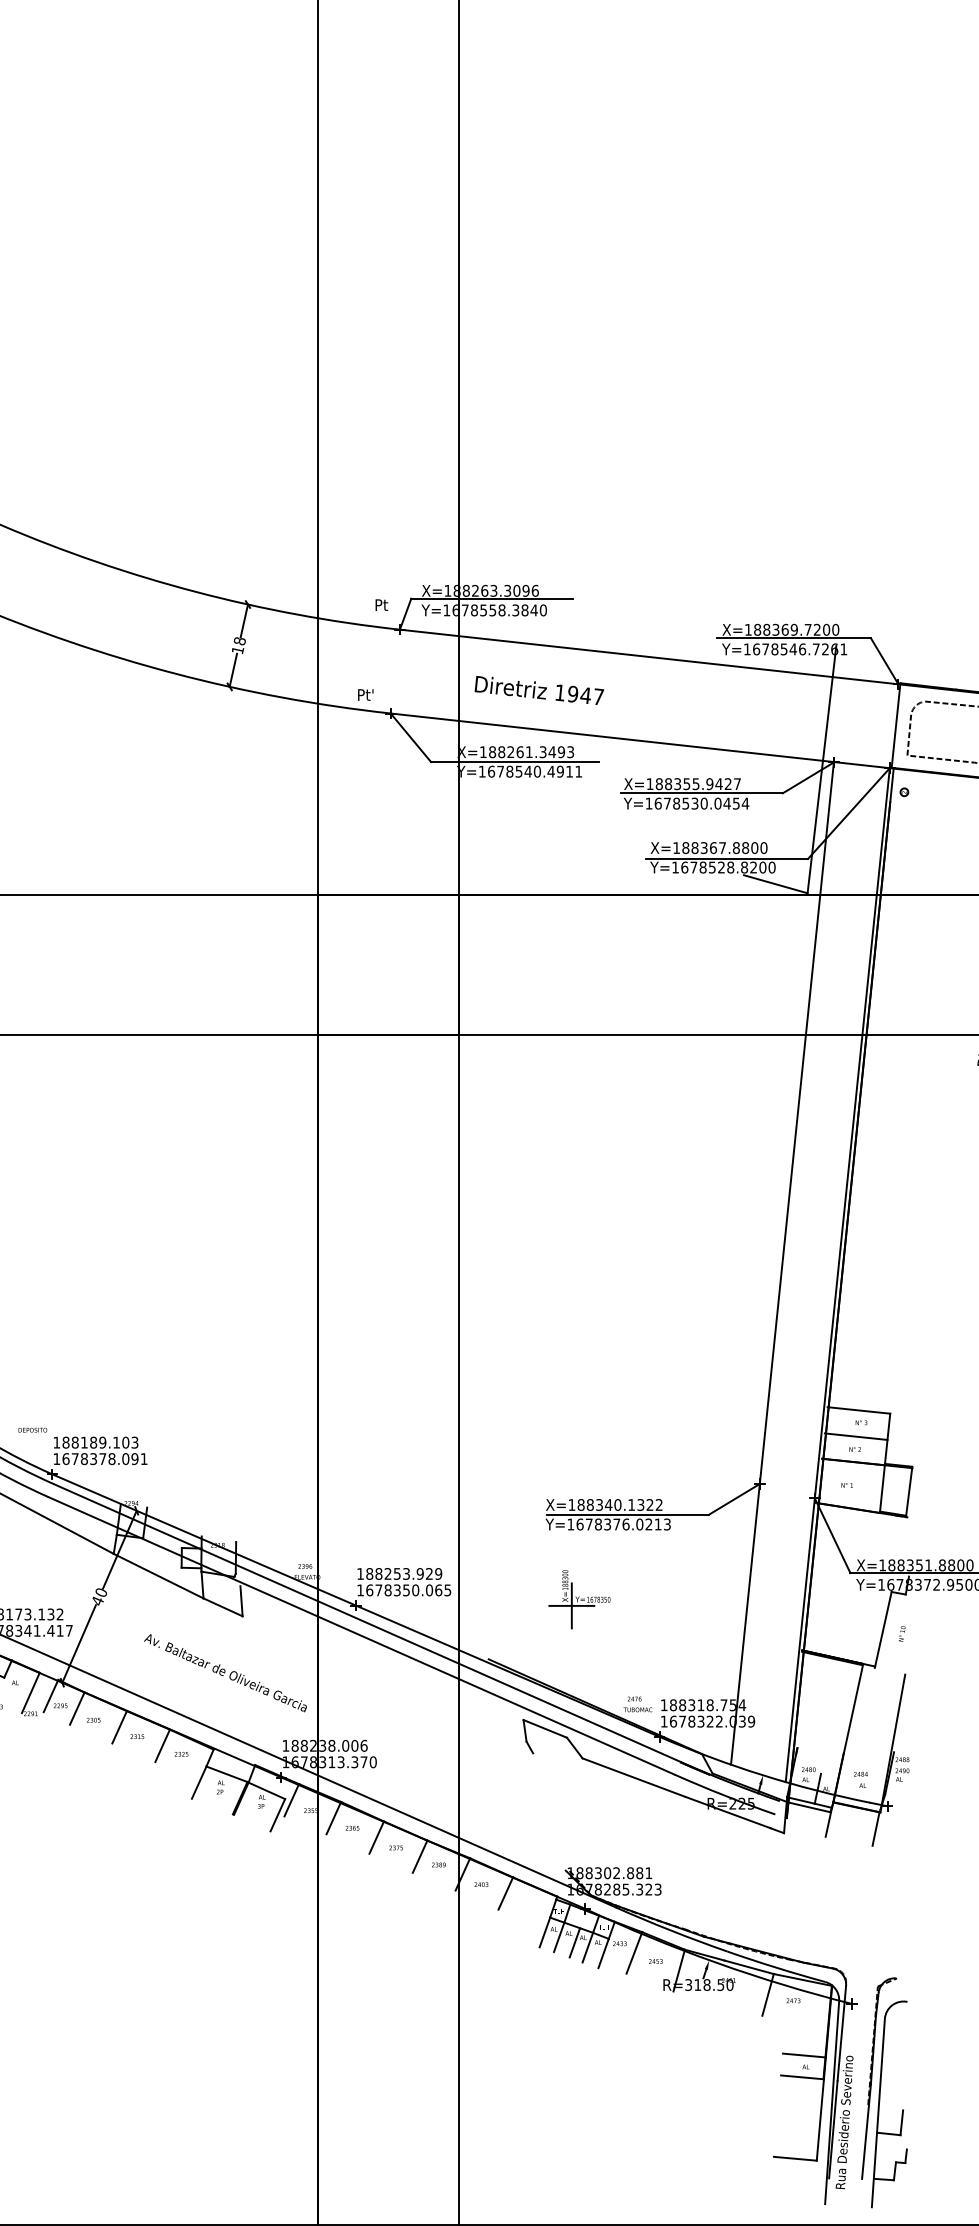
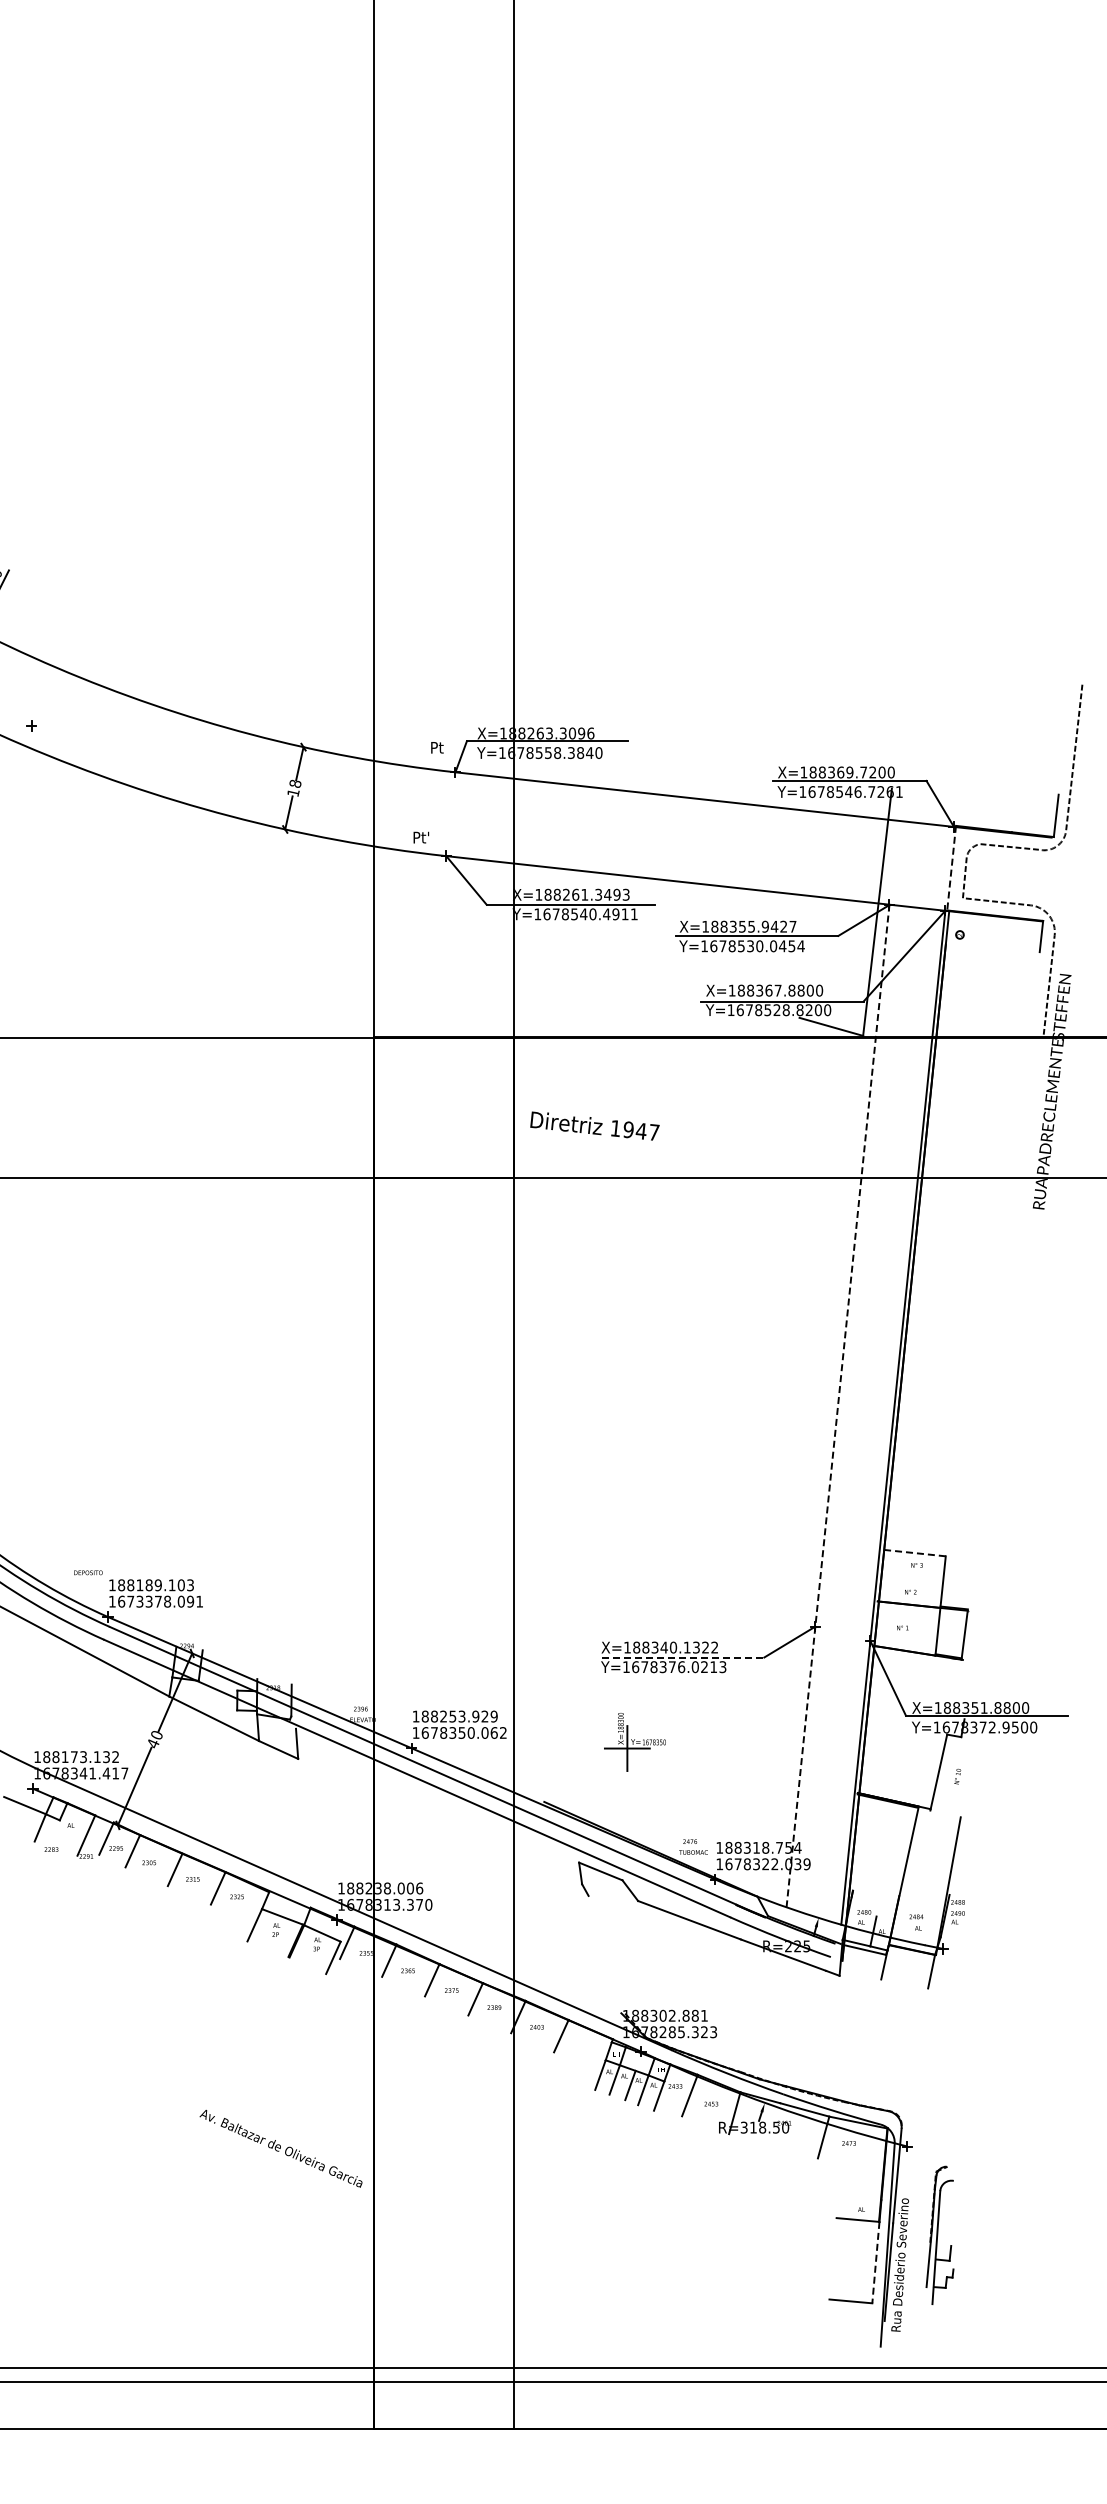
text: (538, 689) -> (594, 1125), moved
line: (895, 725) -> (951, 868), solid -> dashed
line: (782, 1263) -> (838, 1406), solid -> dashed
line: (857, 1410) -> (913, 1553), solid -> dashed
line: (855, 1436) -> (911, 1579), removed
text: (83, 1458) -> (139, 1601), 1678378.091 -> 1673378.091
line: (627, 1514) -> (683, 1657), solid -> dashed
text: (447, 1589) -> (503, 1732), 1678350.065 -> 1678350.062
text: (224, 1672) -> (280, 2148), moved
line: (803, 2055) -> (859, 2198), removed
part: (883, 2092) -> (939, 2235), size x0.6
line: (819, 2119) -> (875, 2262), solid -> dashed

